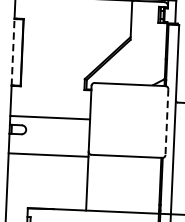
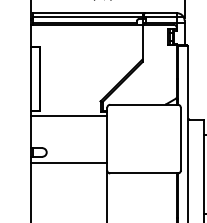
line: (12, 51) -> (30, 78), dashed -> solid
line: (49, 117) -> (68, 115), moved
line: (166, 122) -> (180, 139), dashed -> solid
line: (47, 155) -> (68, 162), moved

